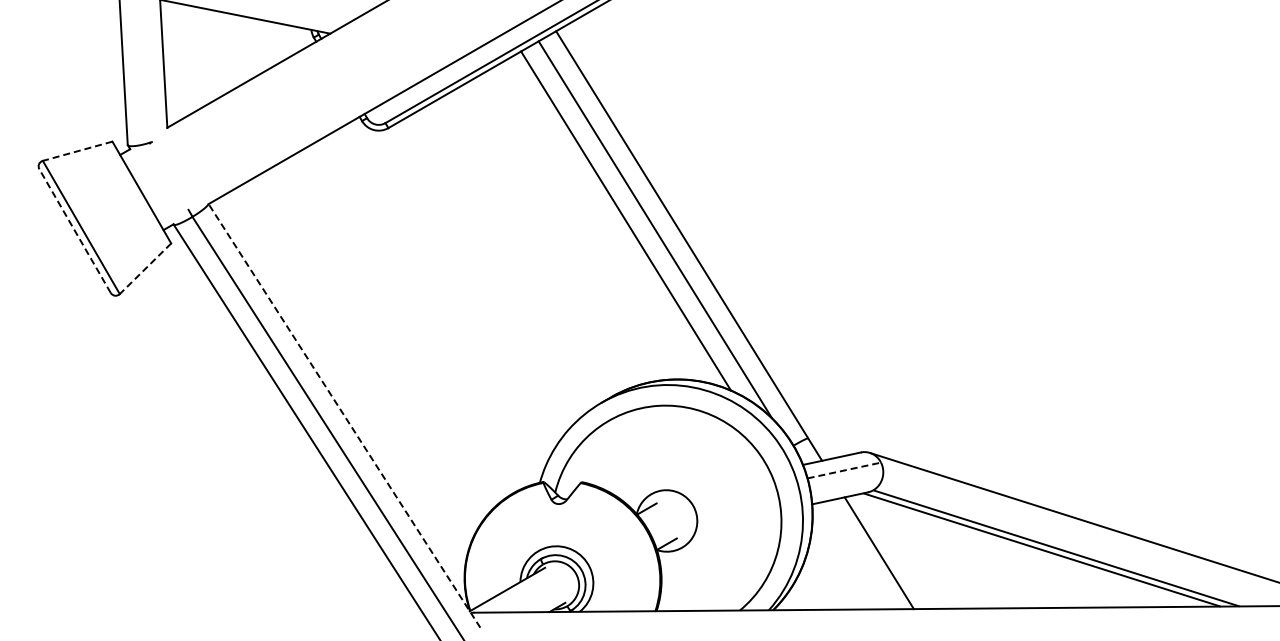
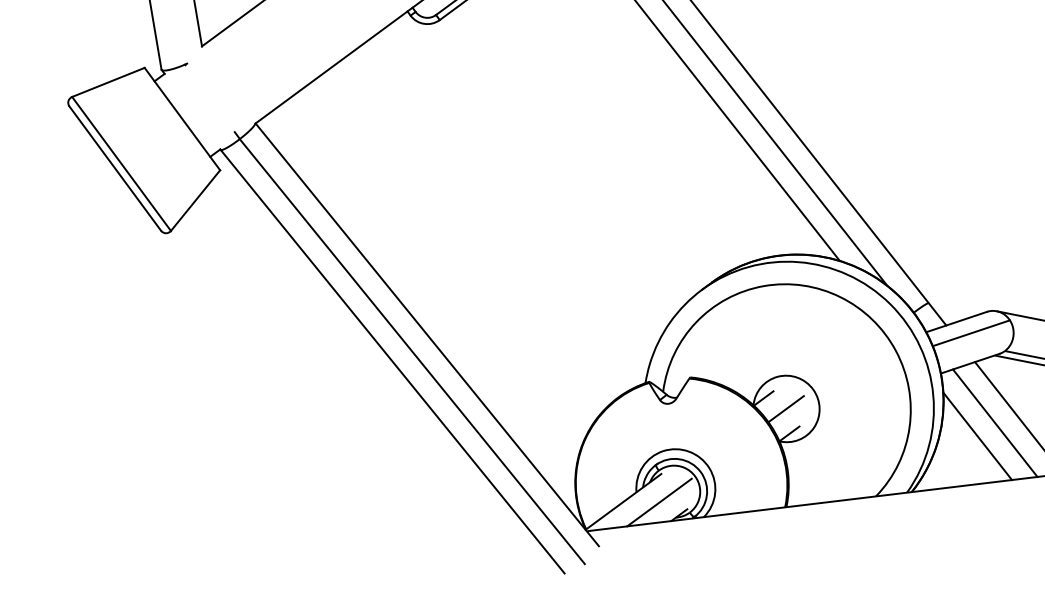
line: (77, 151) -> (108, 82), dashed -> solid
line: (74, 230) -> (114, 168), dashed -> solid
line: (145, 269) -> (195, 201), dashed -> solid
line: (344, 415) -> (427, 334), dashed -> solid
line: (844, 470) -> (971, 333), dashed -> solid
line: (666, 520) -> (786, 408), added
line: (856, 555) -> (994, 423), added
line: (839, 565) -> (977, 435), added
line: (540, 593) -> (659, 502), added

